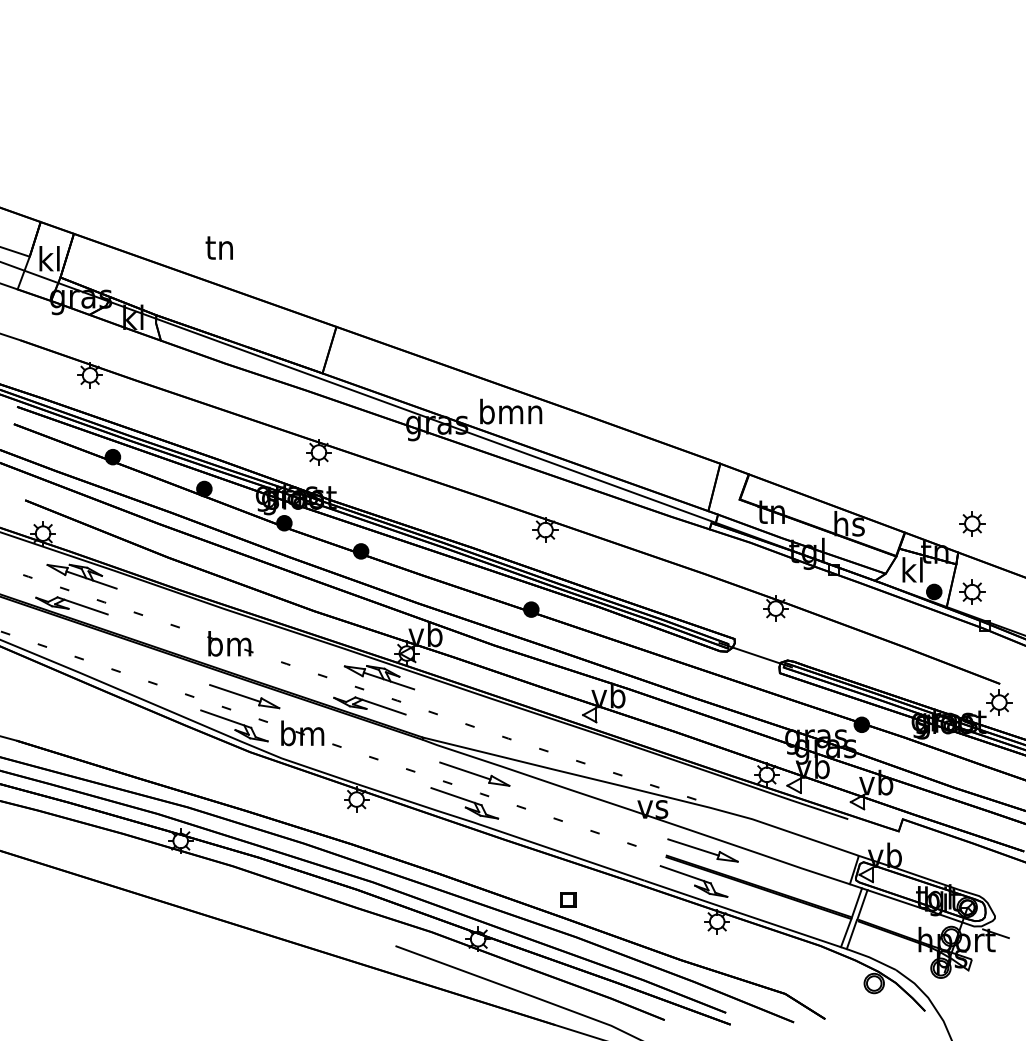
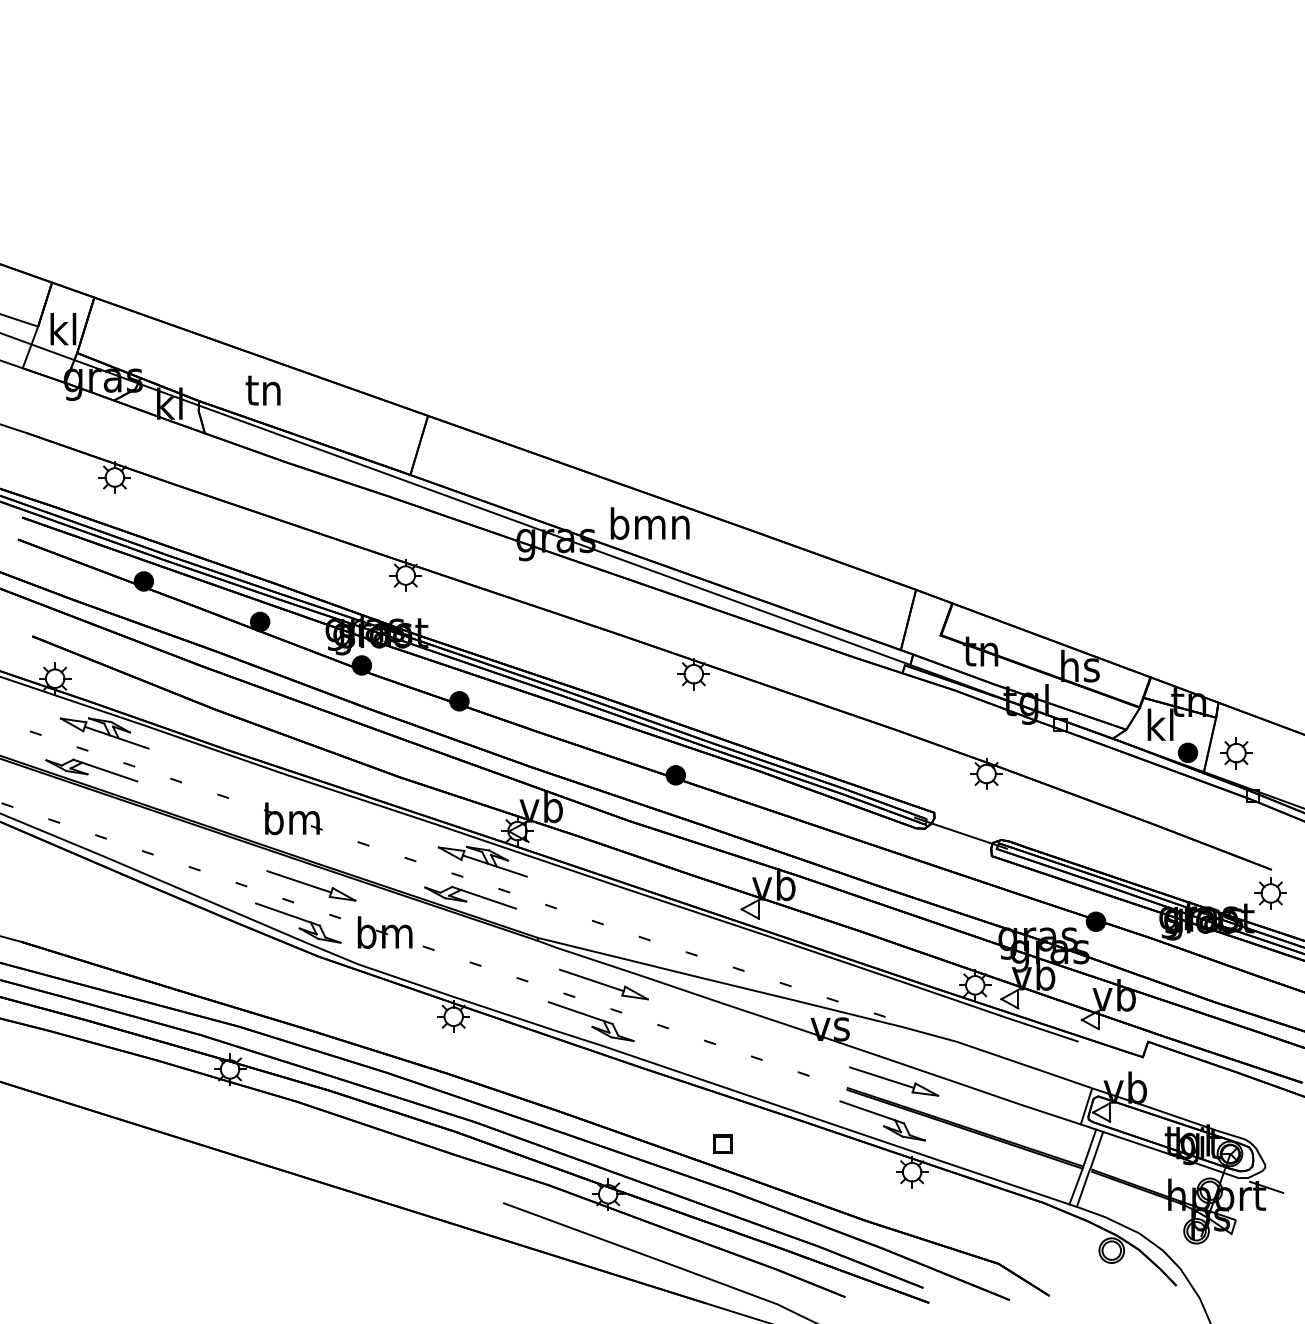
text: (218, 247) -> (262, 390), moved
part: (972, 524) -> (1236, 666), removed

